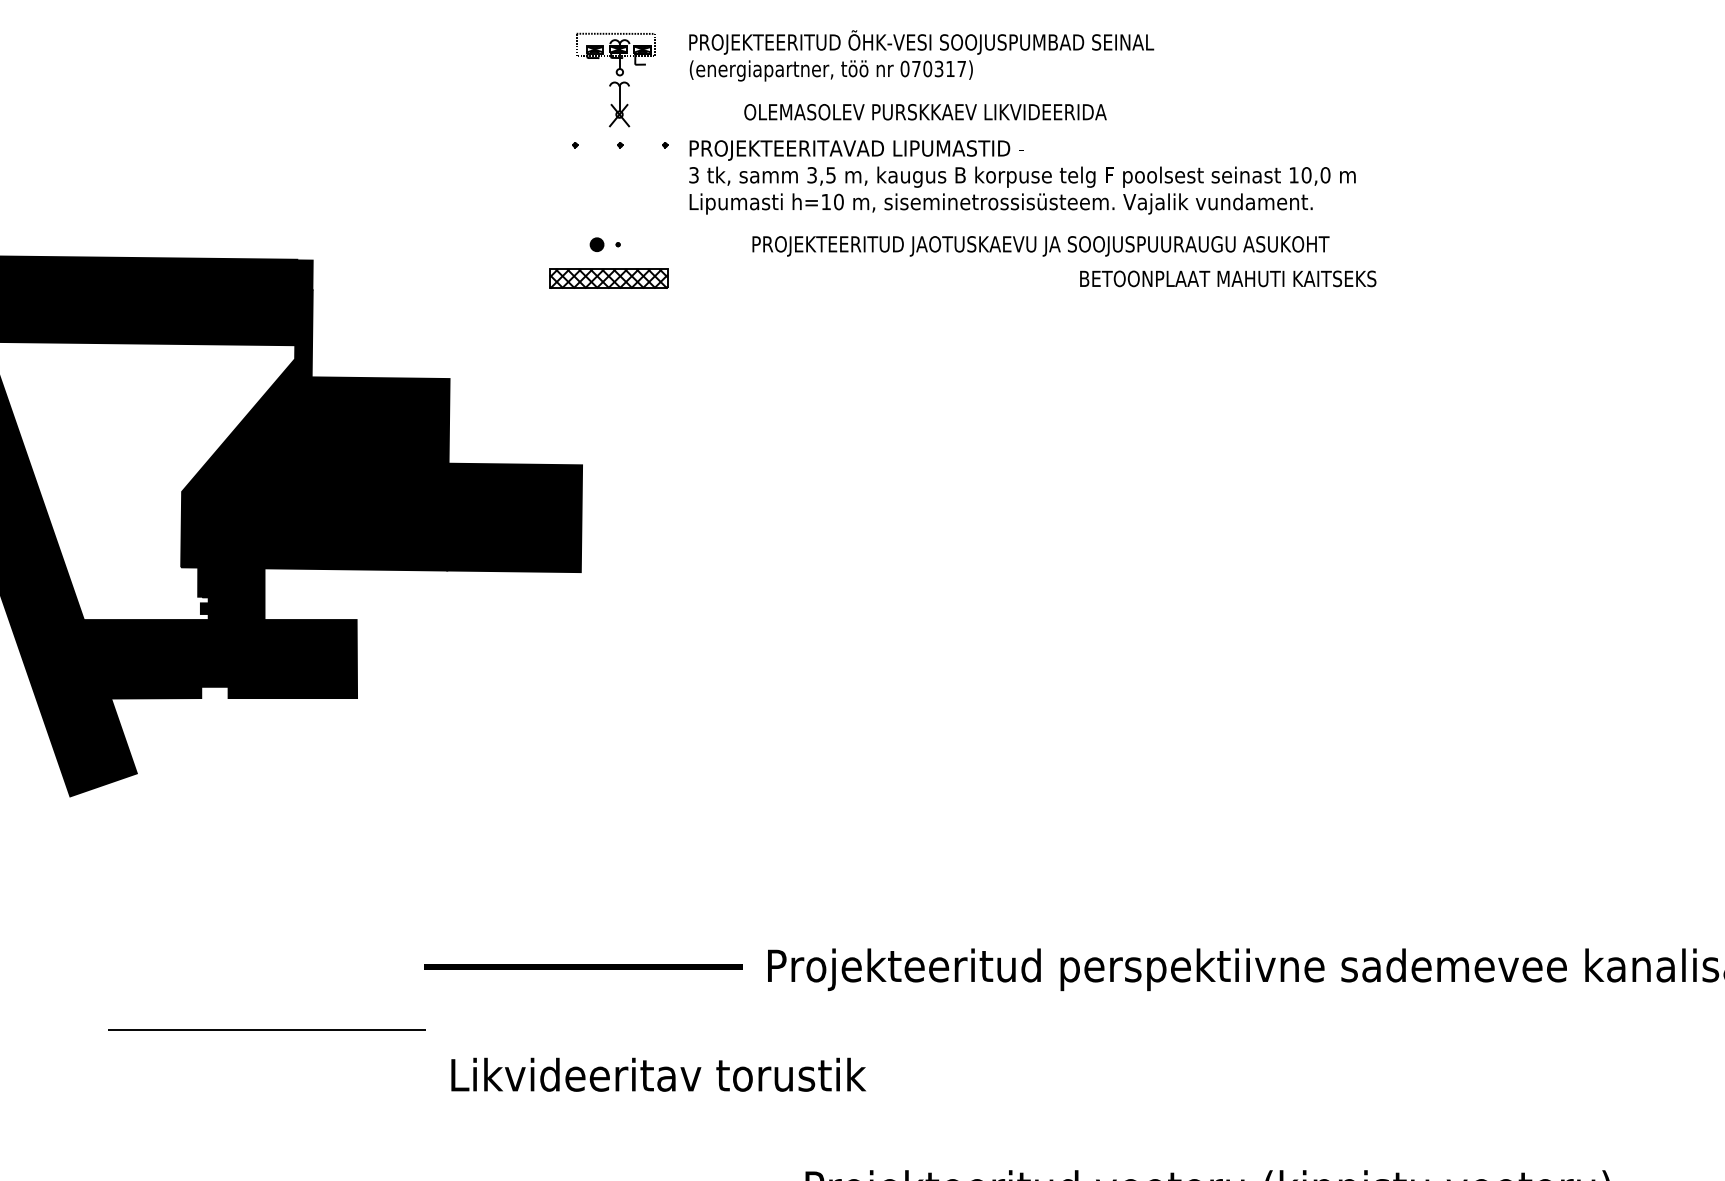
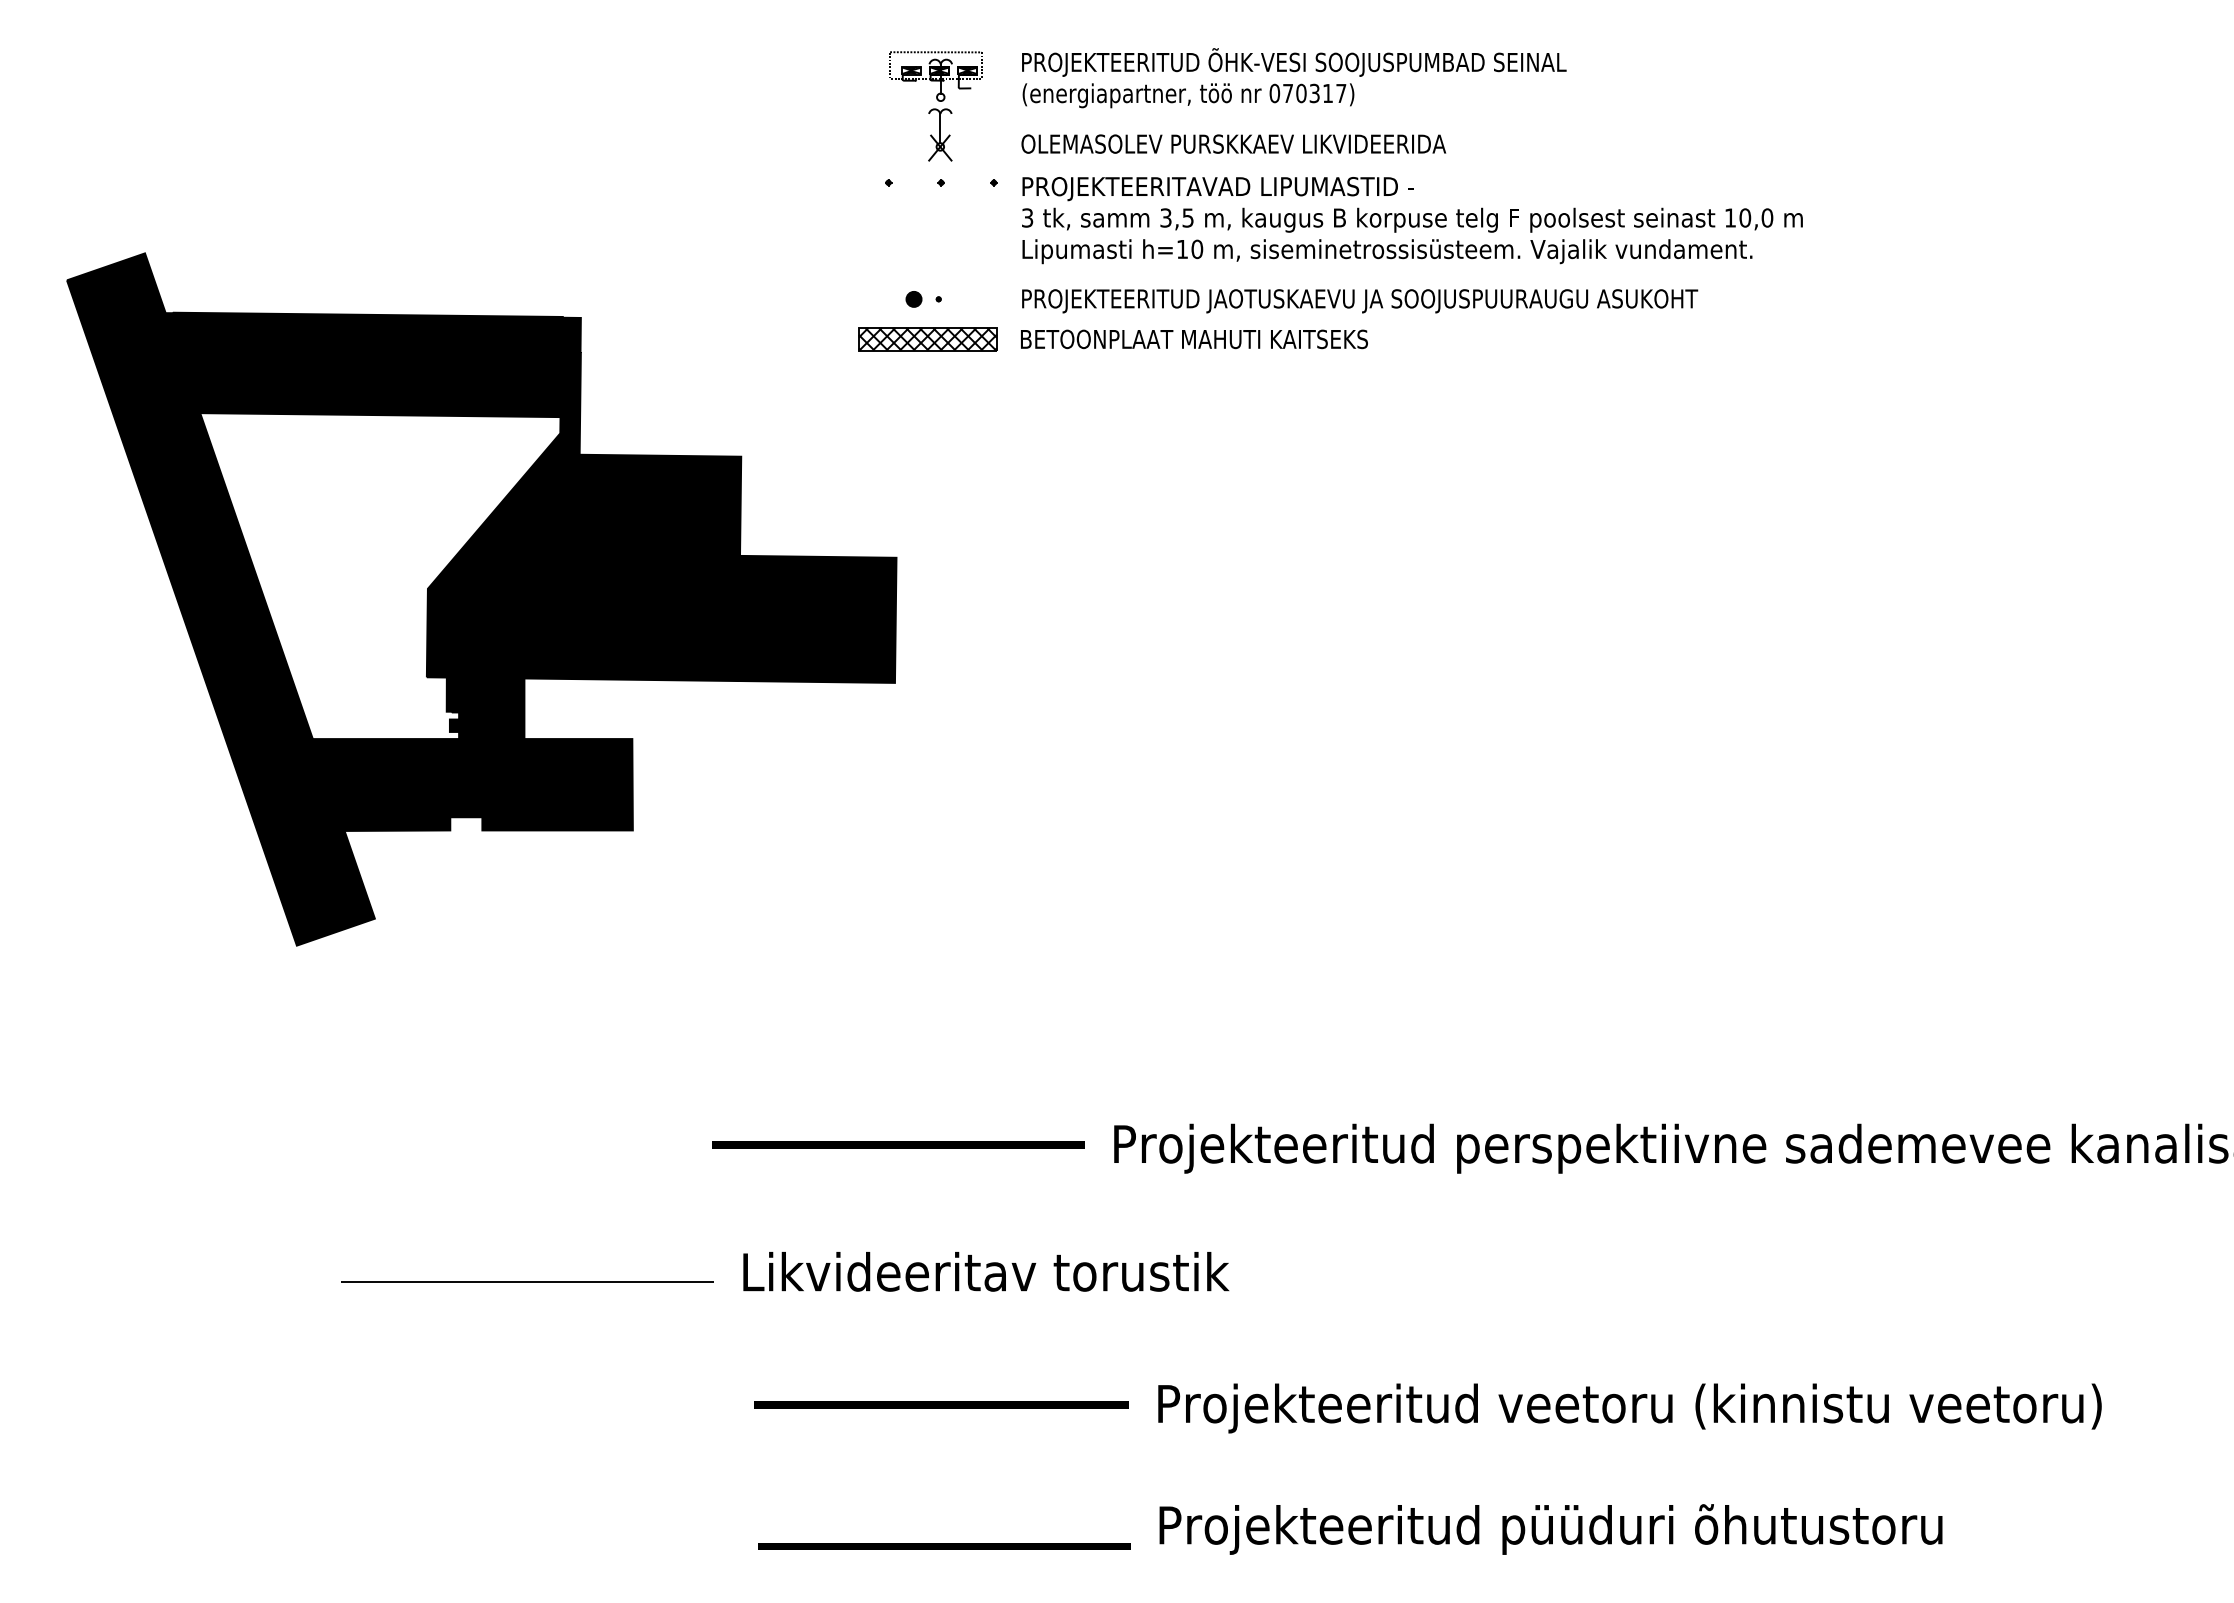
text: (925, 111) -> (1233, 143), moved
text: (1041, 246) -> (1360, 301), moved
text: (1228, 278) -> (1194, 339), moved
line: (267, 1030) -> (527, 1281), moved

